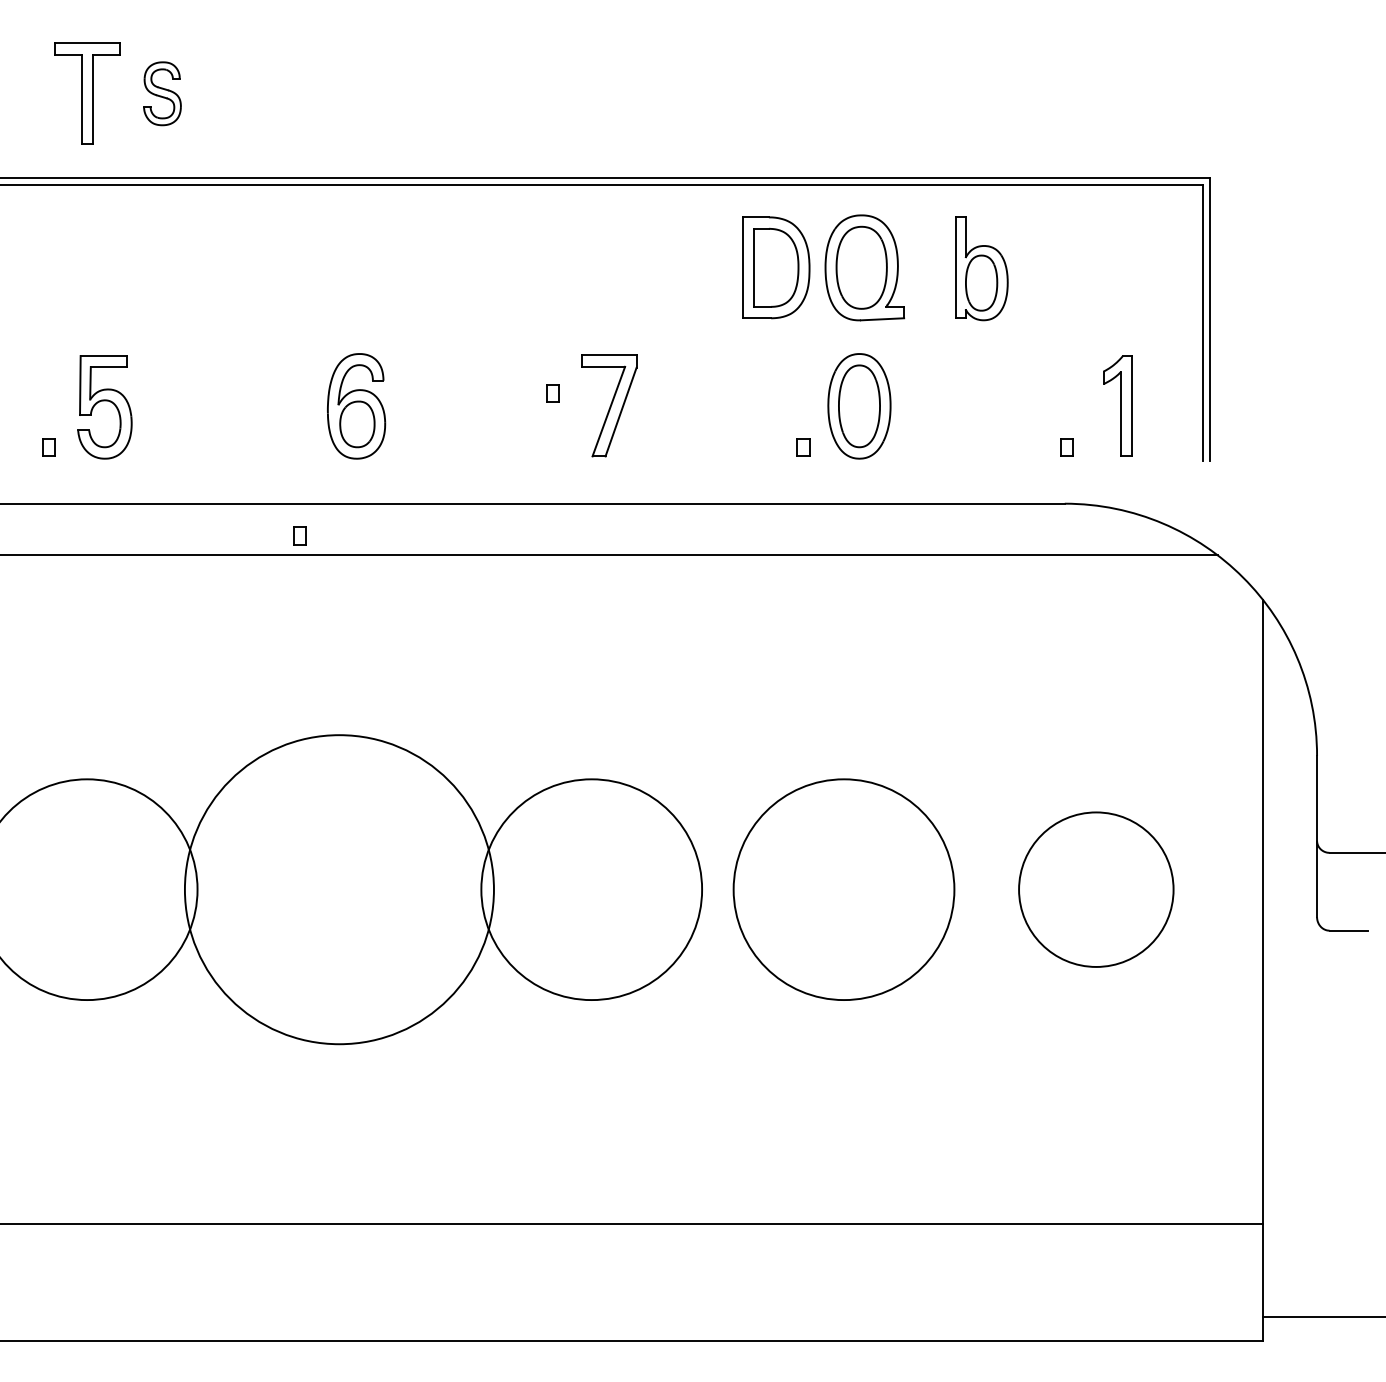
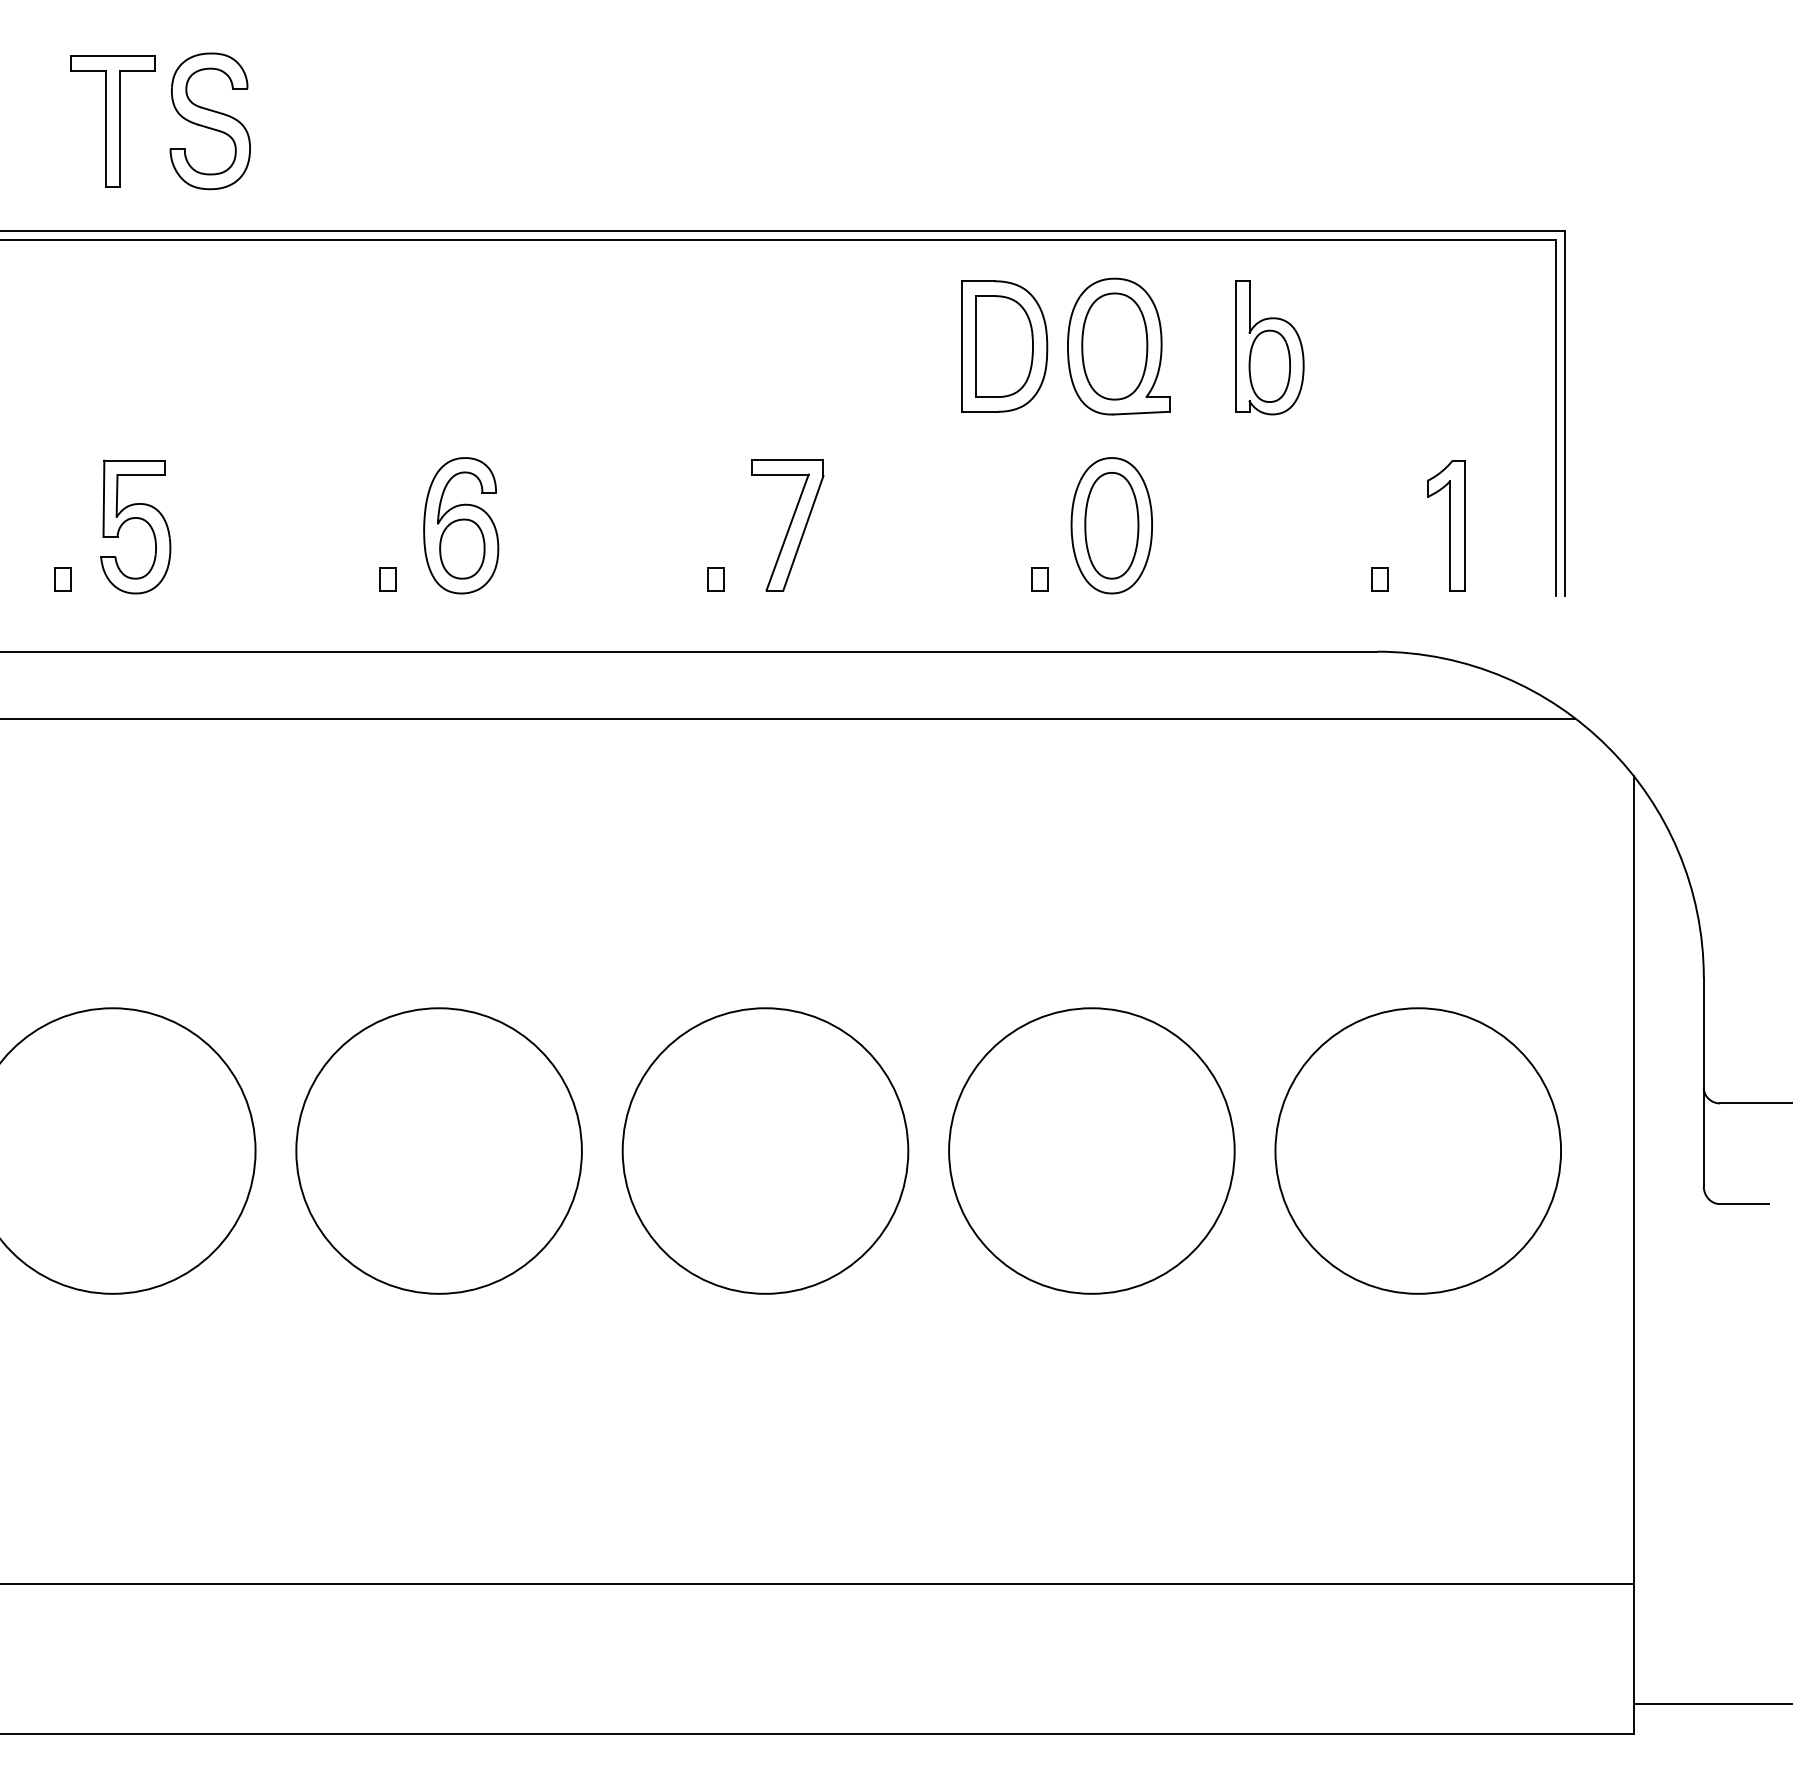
part: (161, 93) -> (209, 121), size x1.67
part: (553, 393) -> (715, 579), moved
part: (299, 536) -> (387, 579), moved
circle: (338, 889) -> (438, 1150), size x0.71
circle: (1096, 889) -> (1418, 1150), size x1.43

